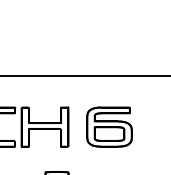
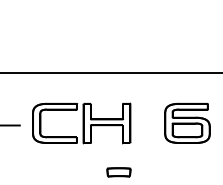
part: (109, 126) -> (187, 122), moved

